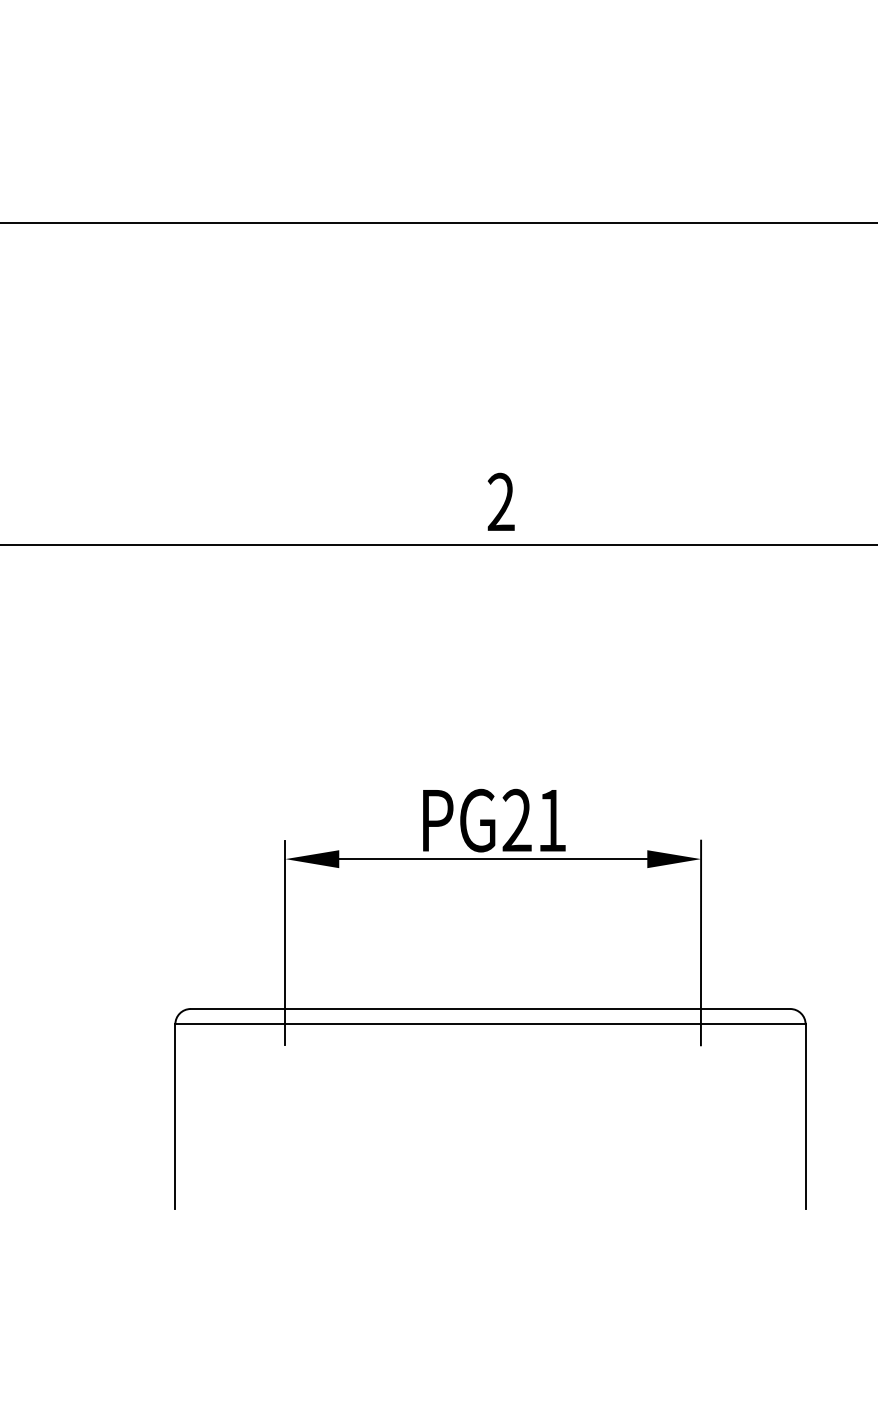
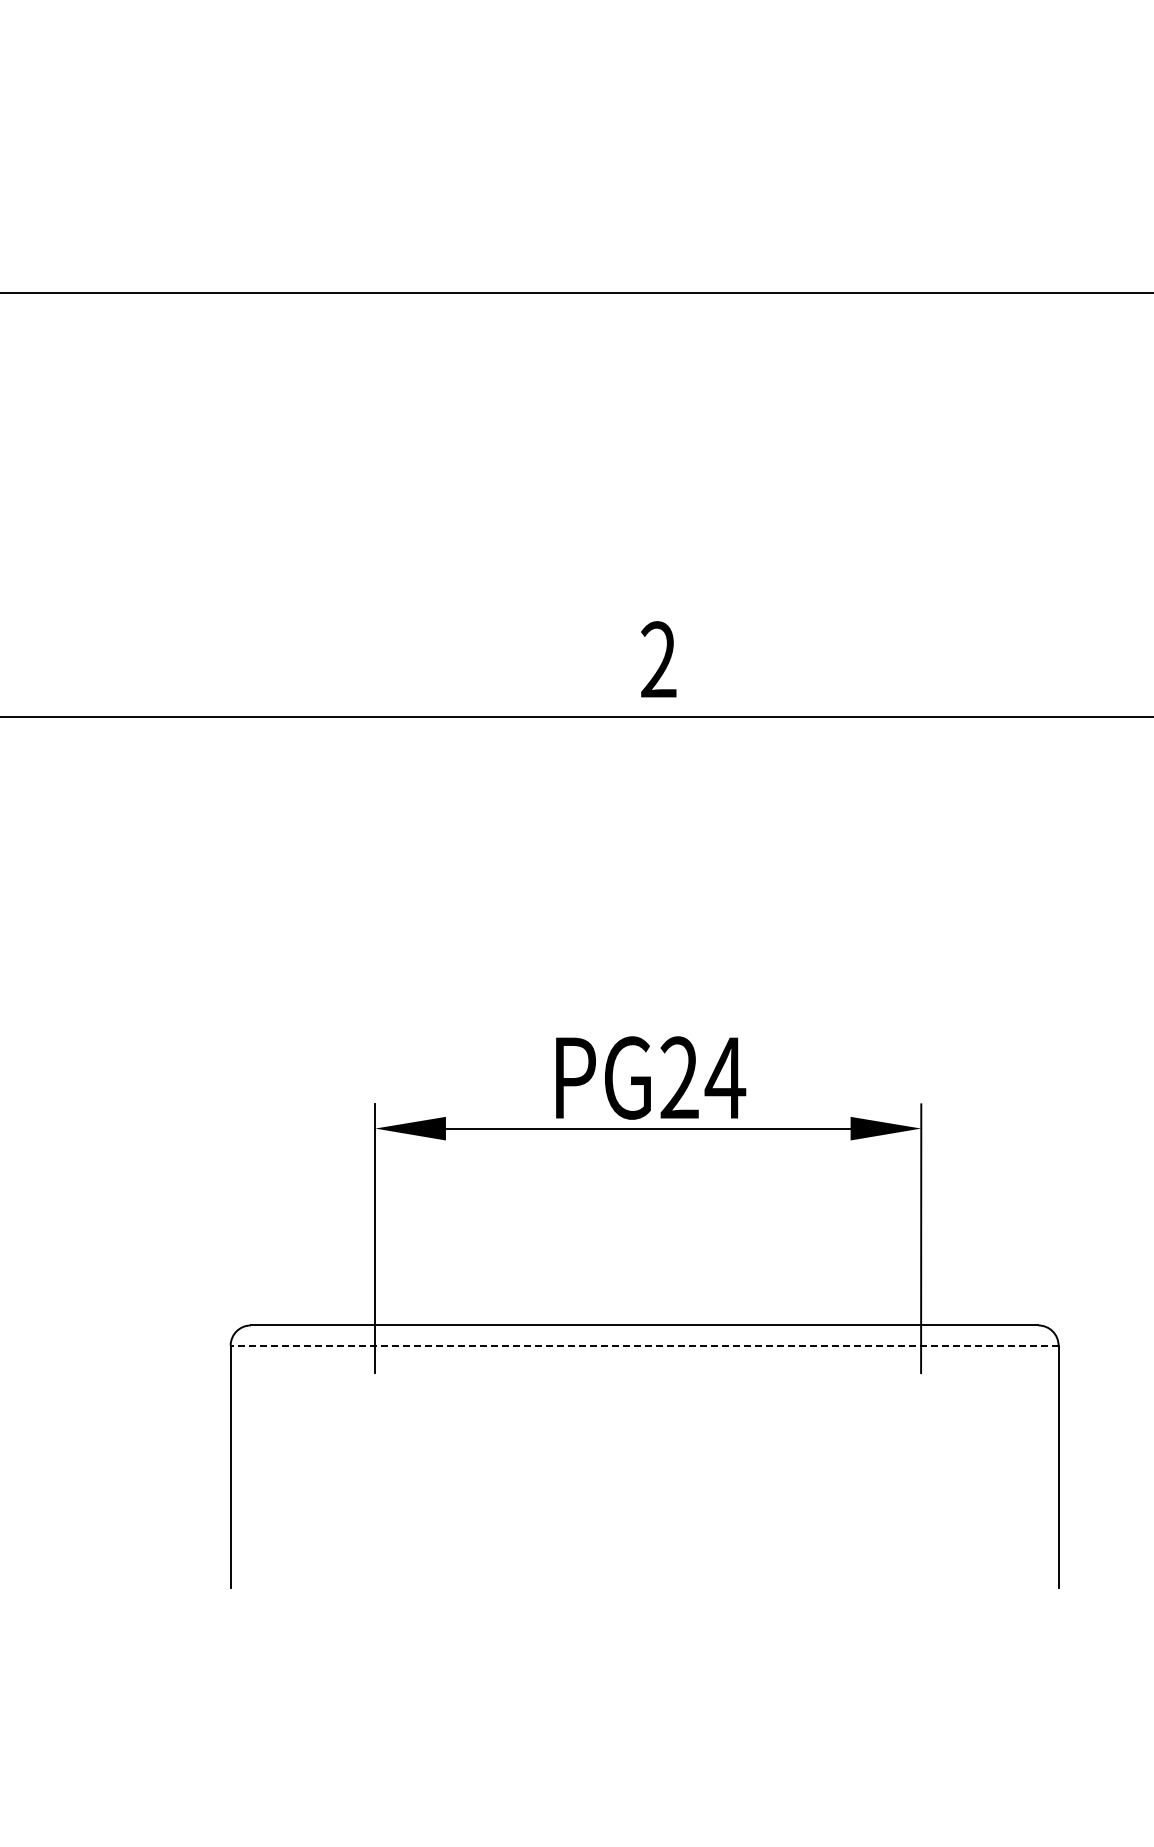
text: (552, 820) -> (725, 1077), PG21 -> PG24
line: (490, 1024) -> (644, 1345), solid -> dashed

